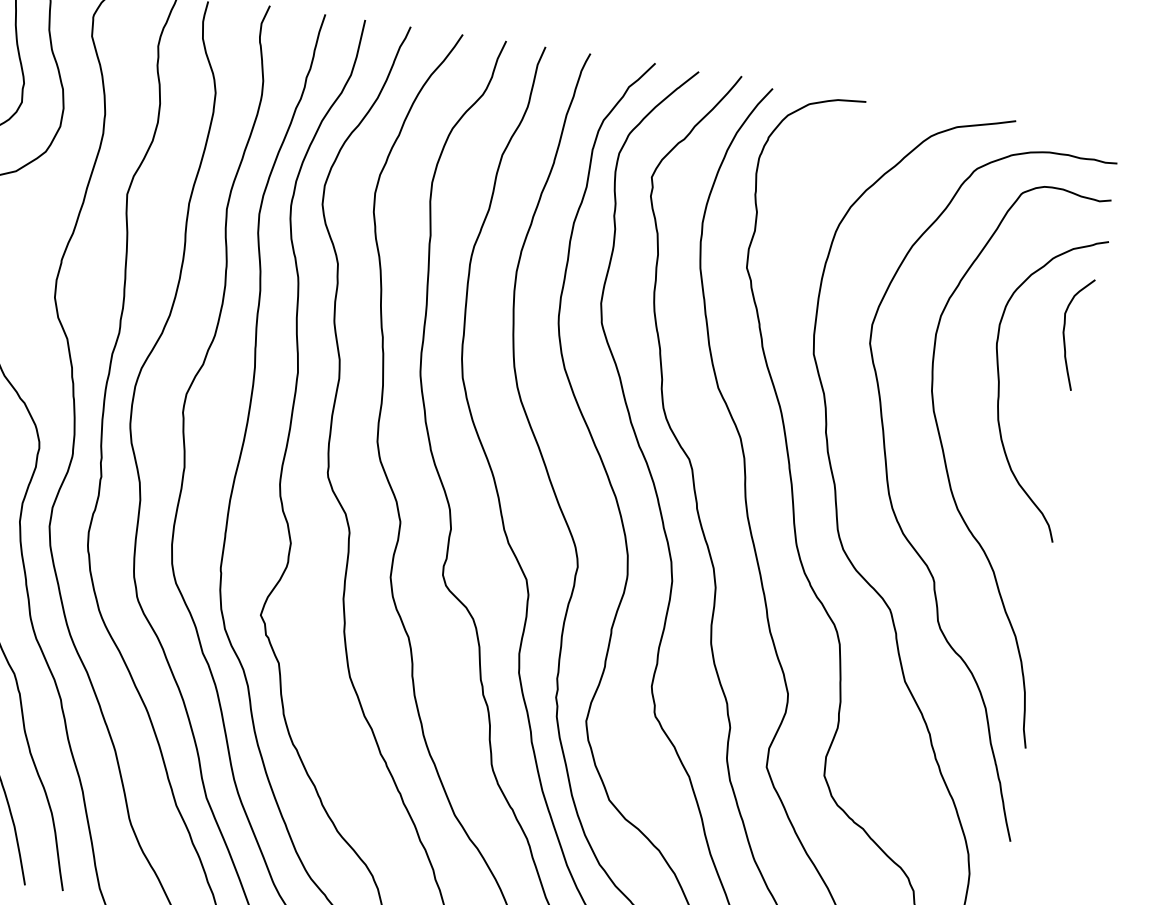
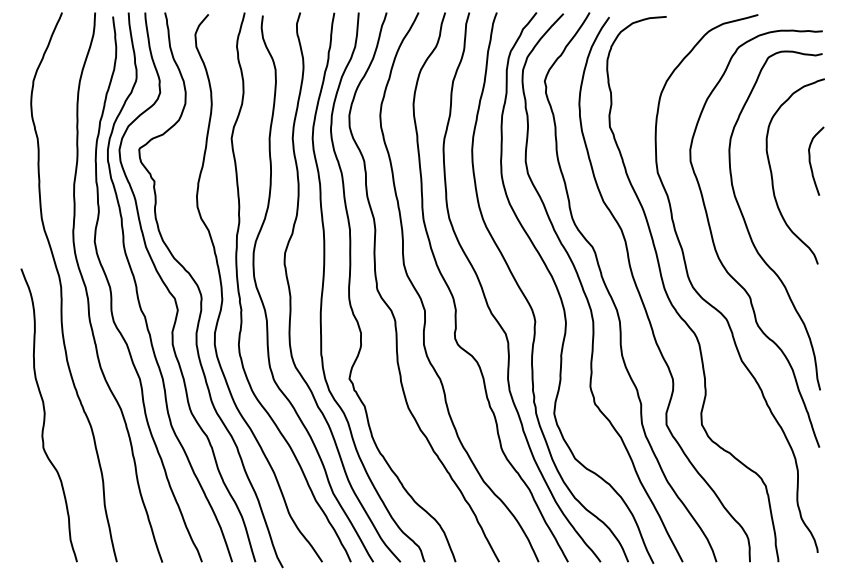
curve: (1066, 336) -> (811, 163), moved

